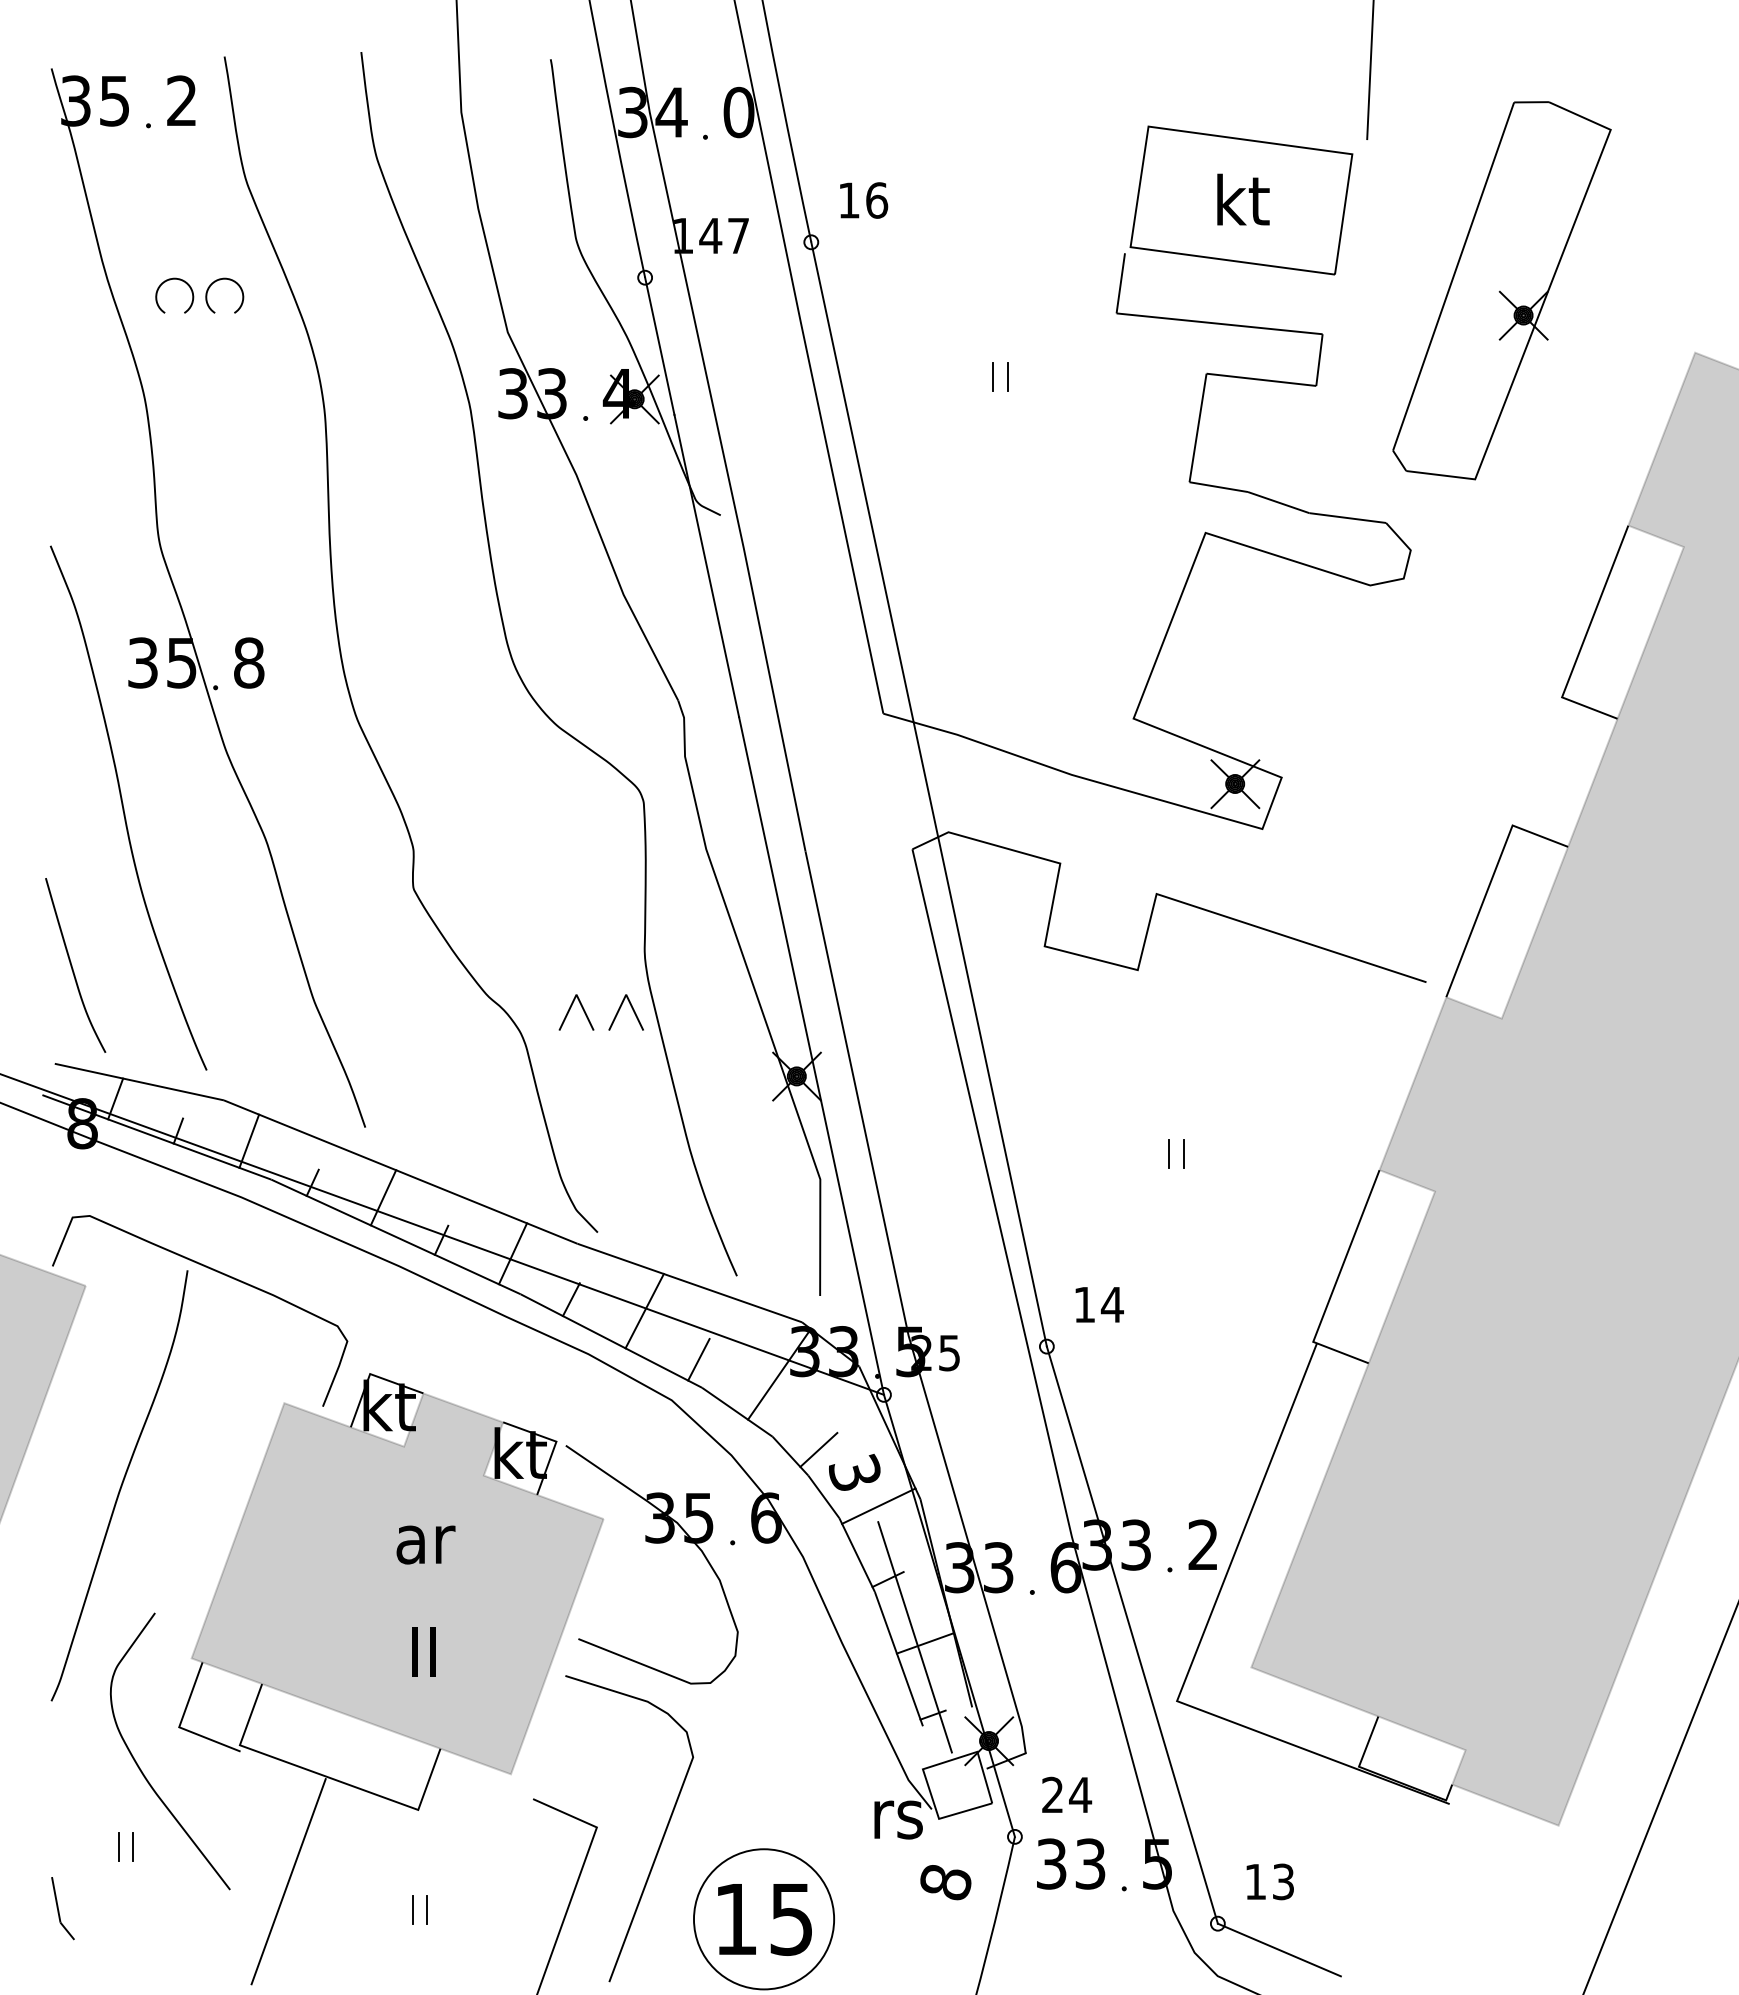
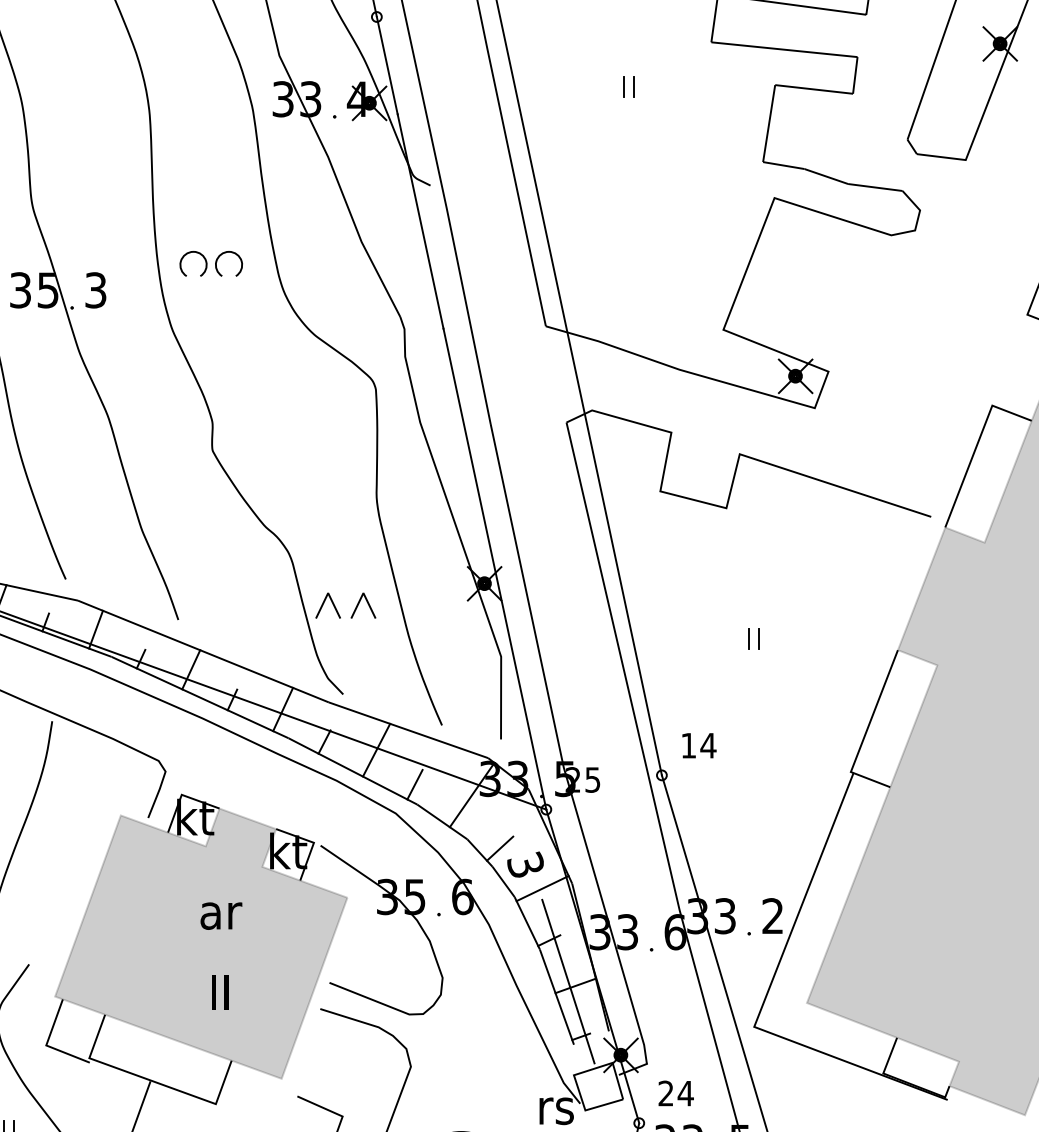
part: (199, 295) -> (211, 263), moved
text: (249, 662) -> (96, 289), 8 -> 3
part: (588, 1017) -> (336, 609), moved

